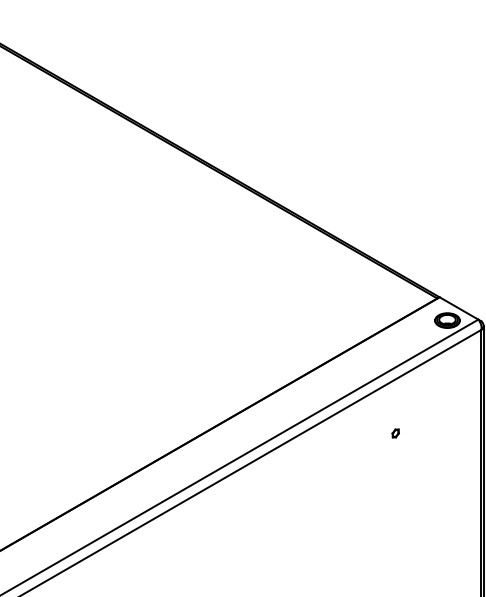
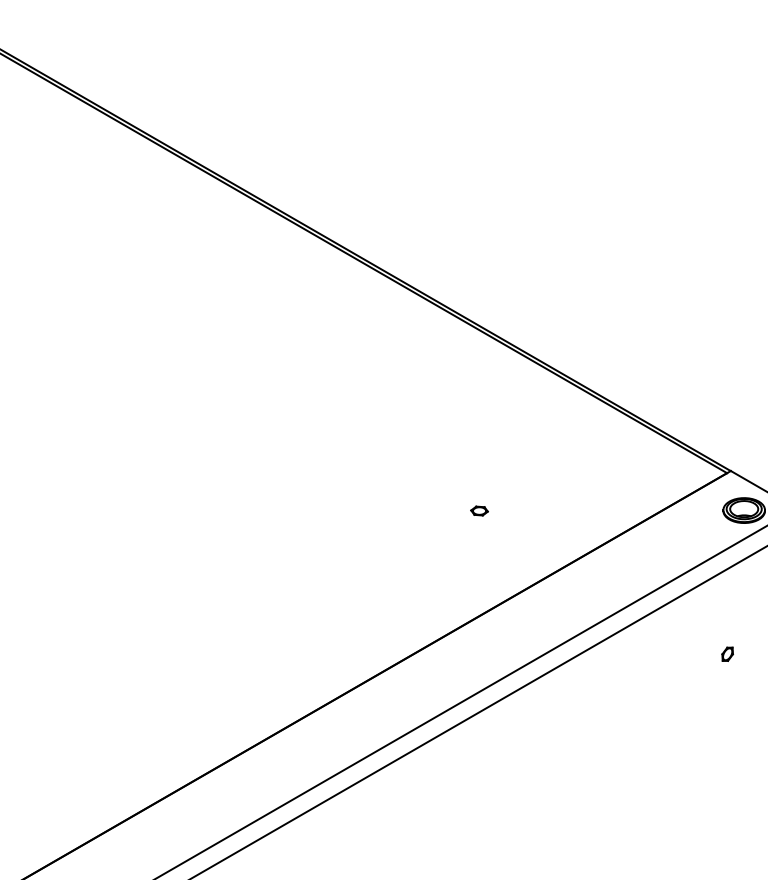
part: (291, 320) -> (480, 510), added
part: (395, 433) -> (727, 654), moved

